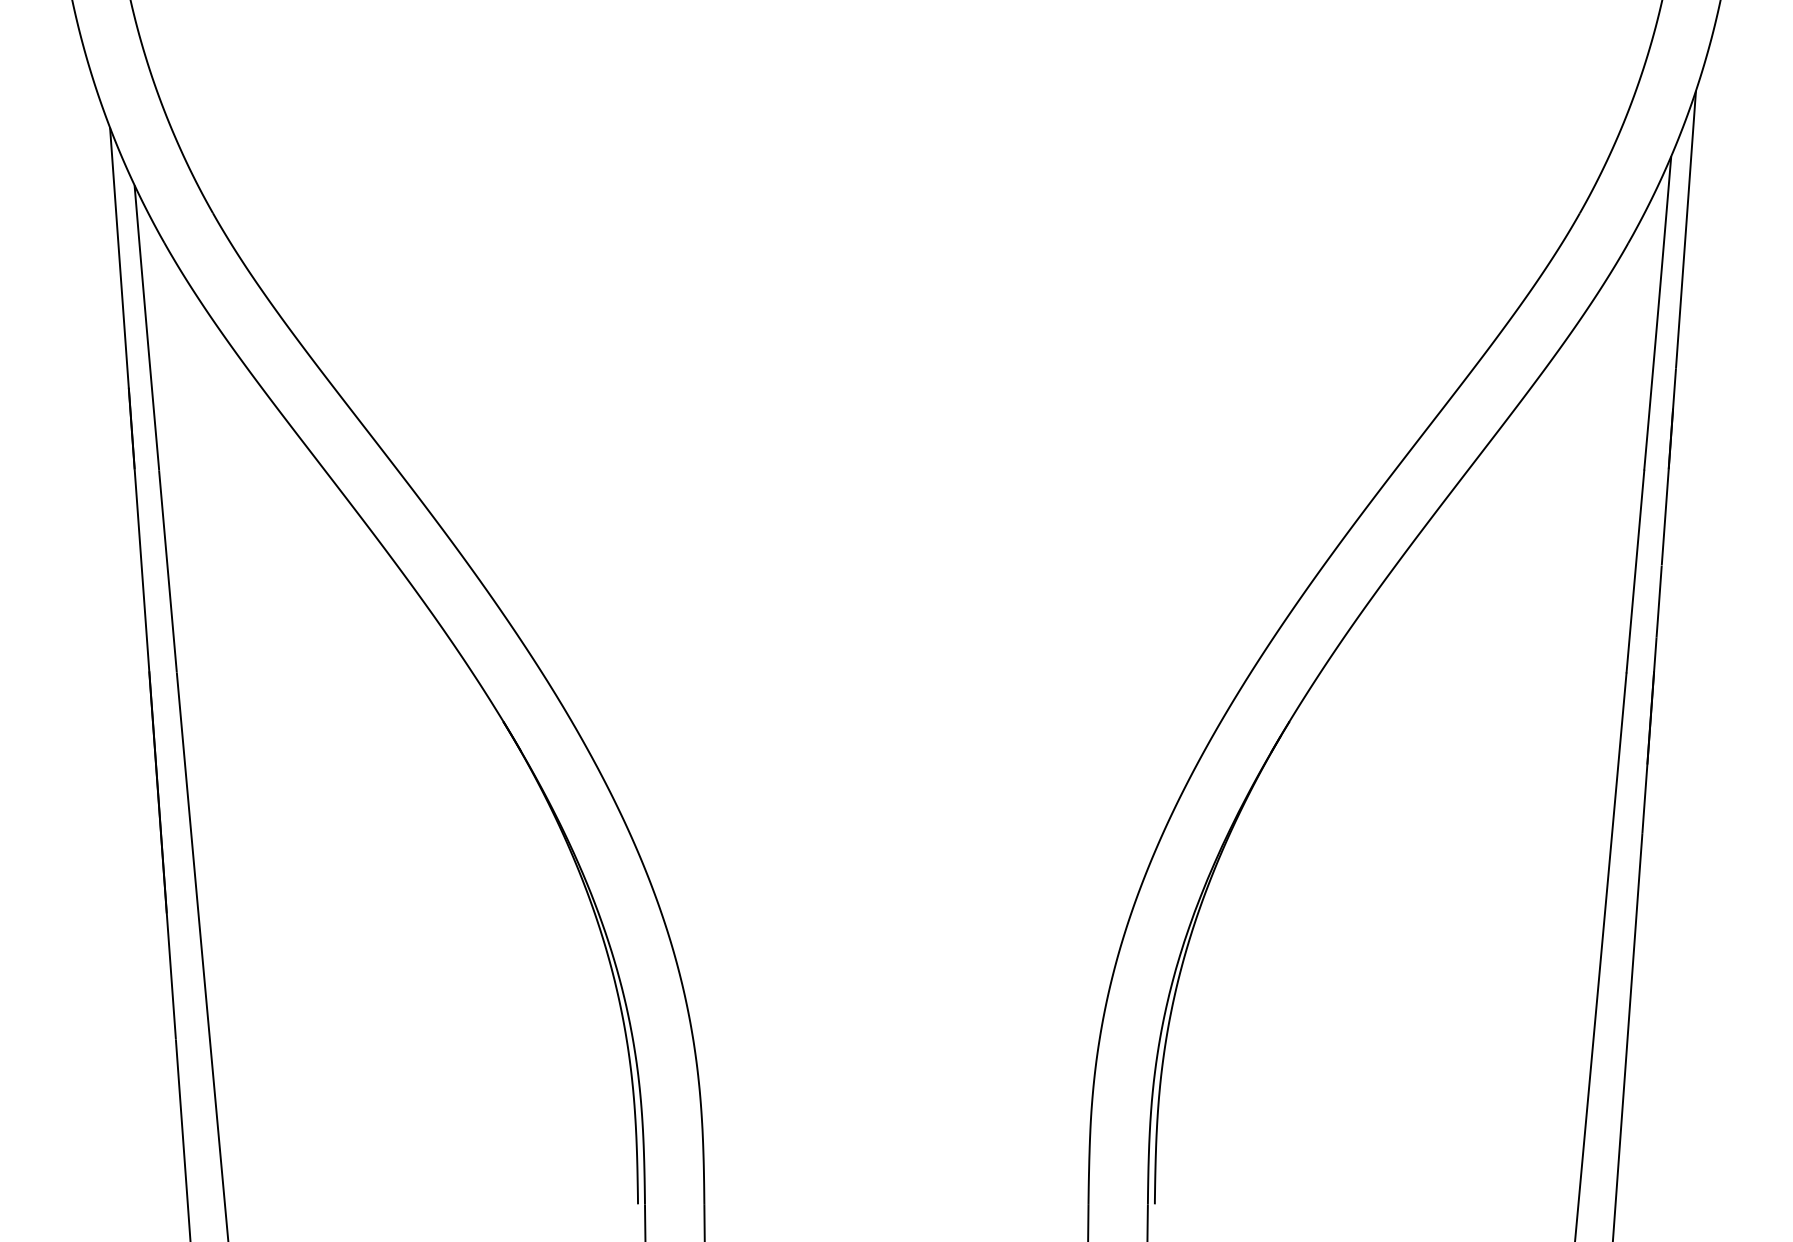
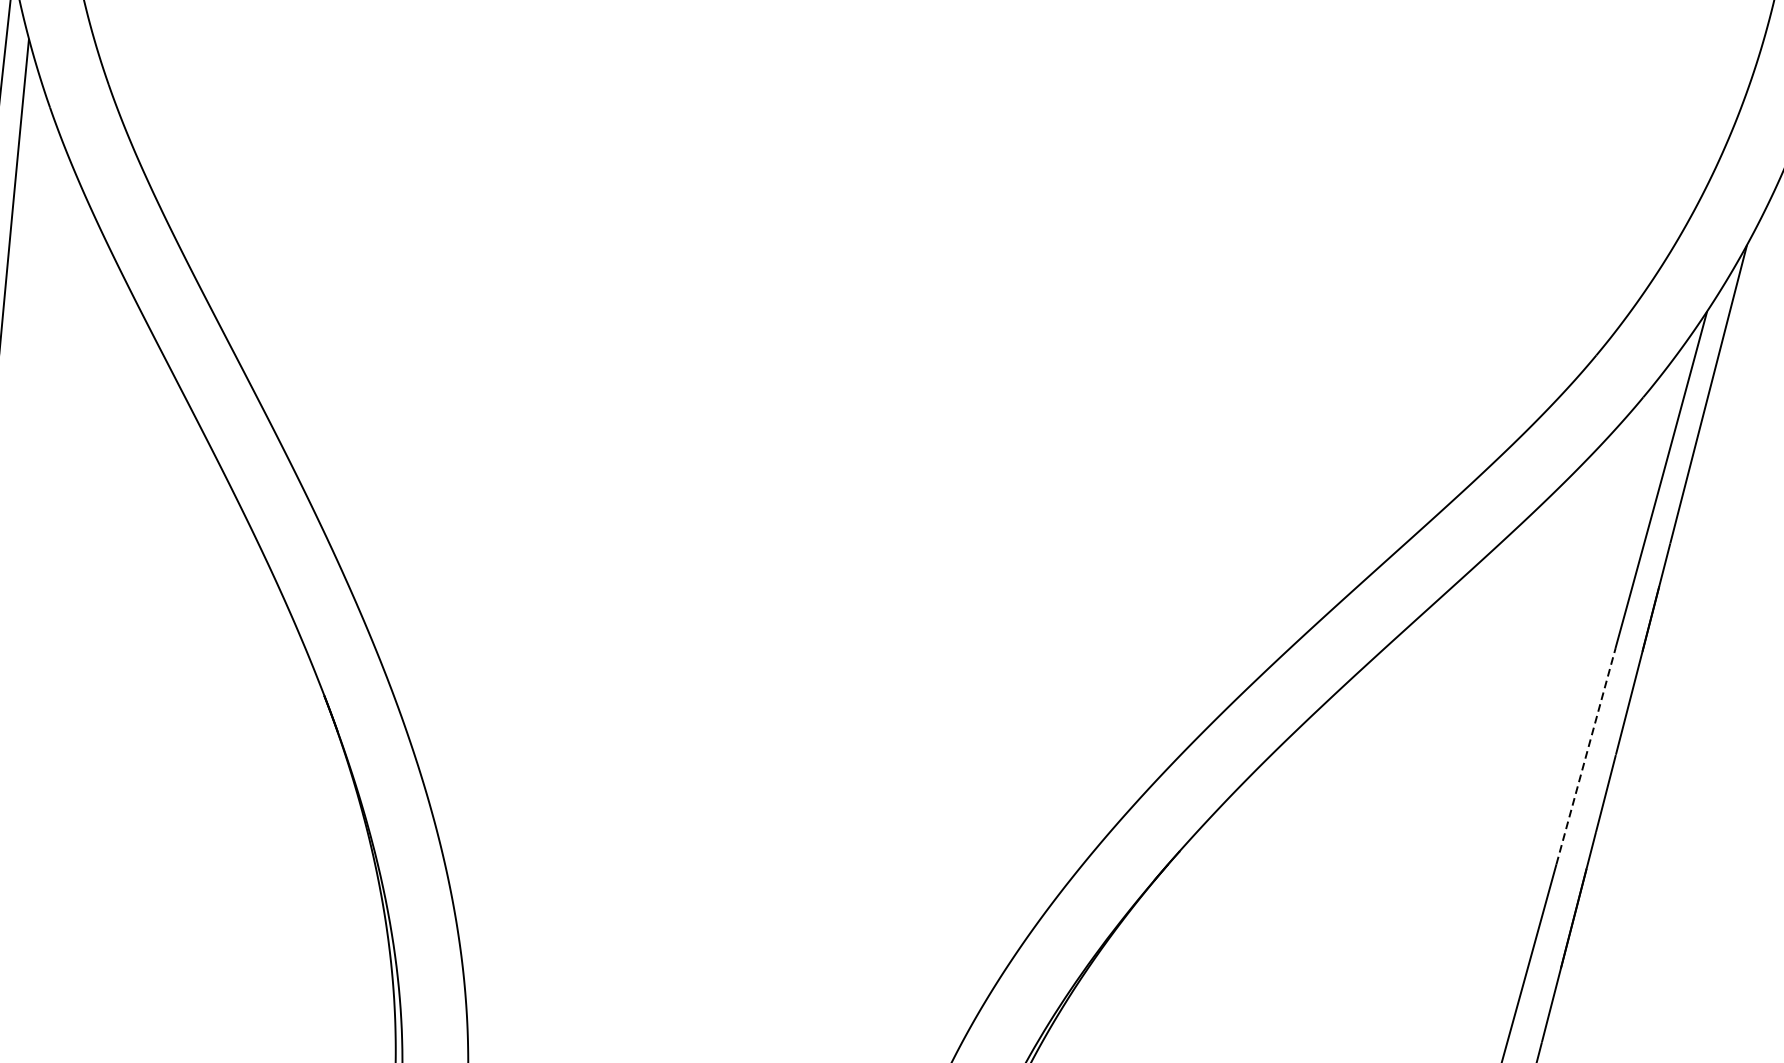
line: (1635, 571) -> (1586, 756), solid -> dashed

